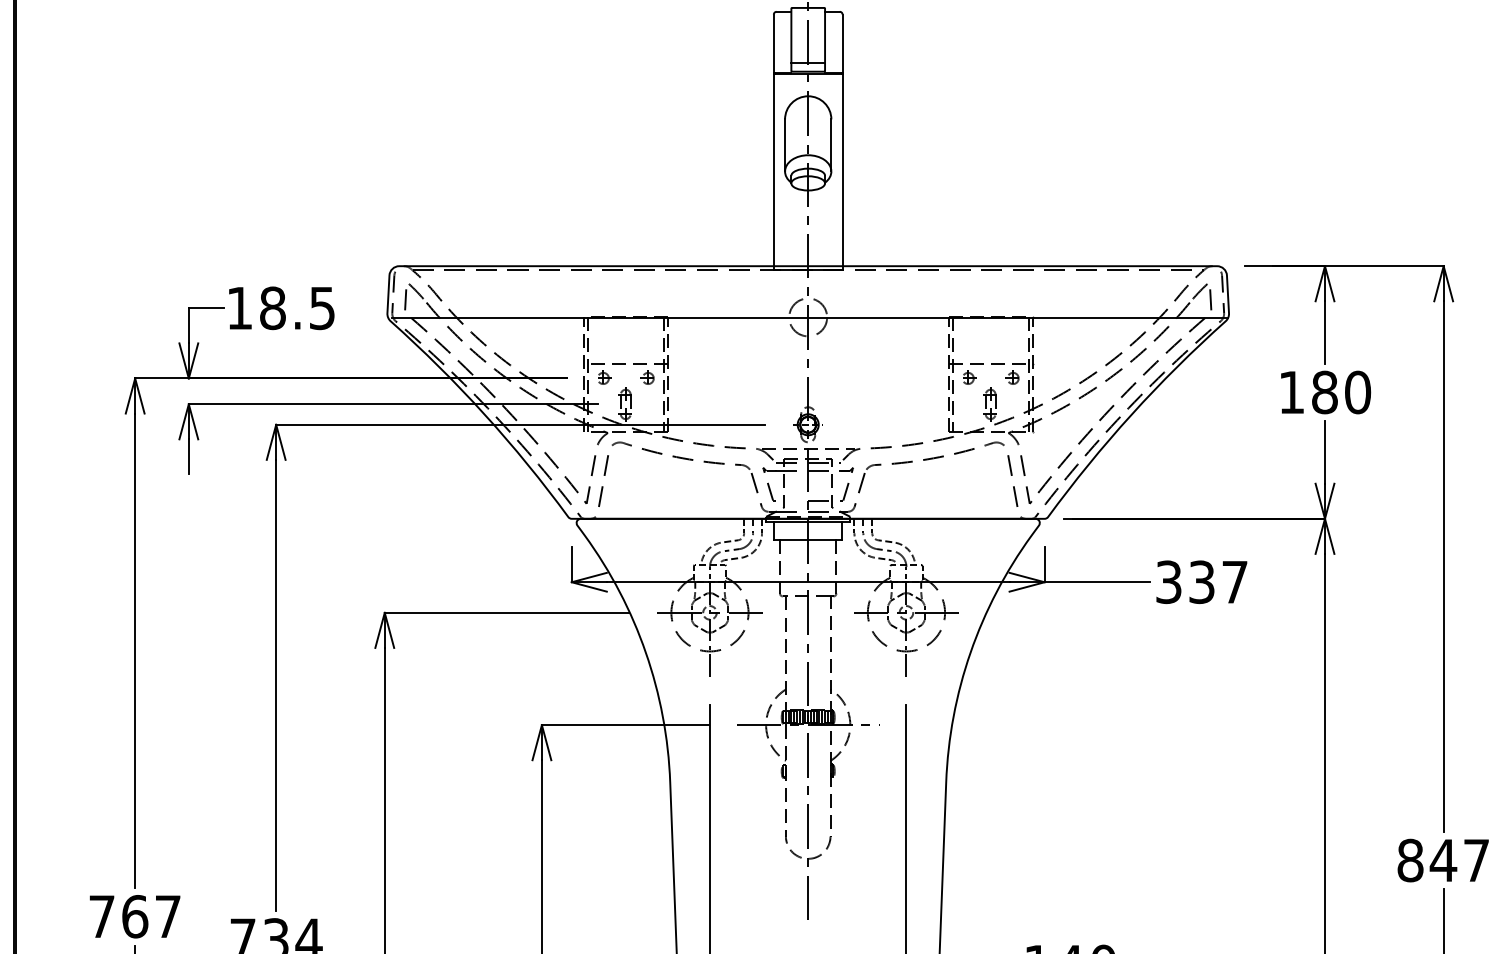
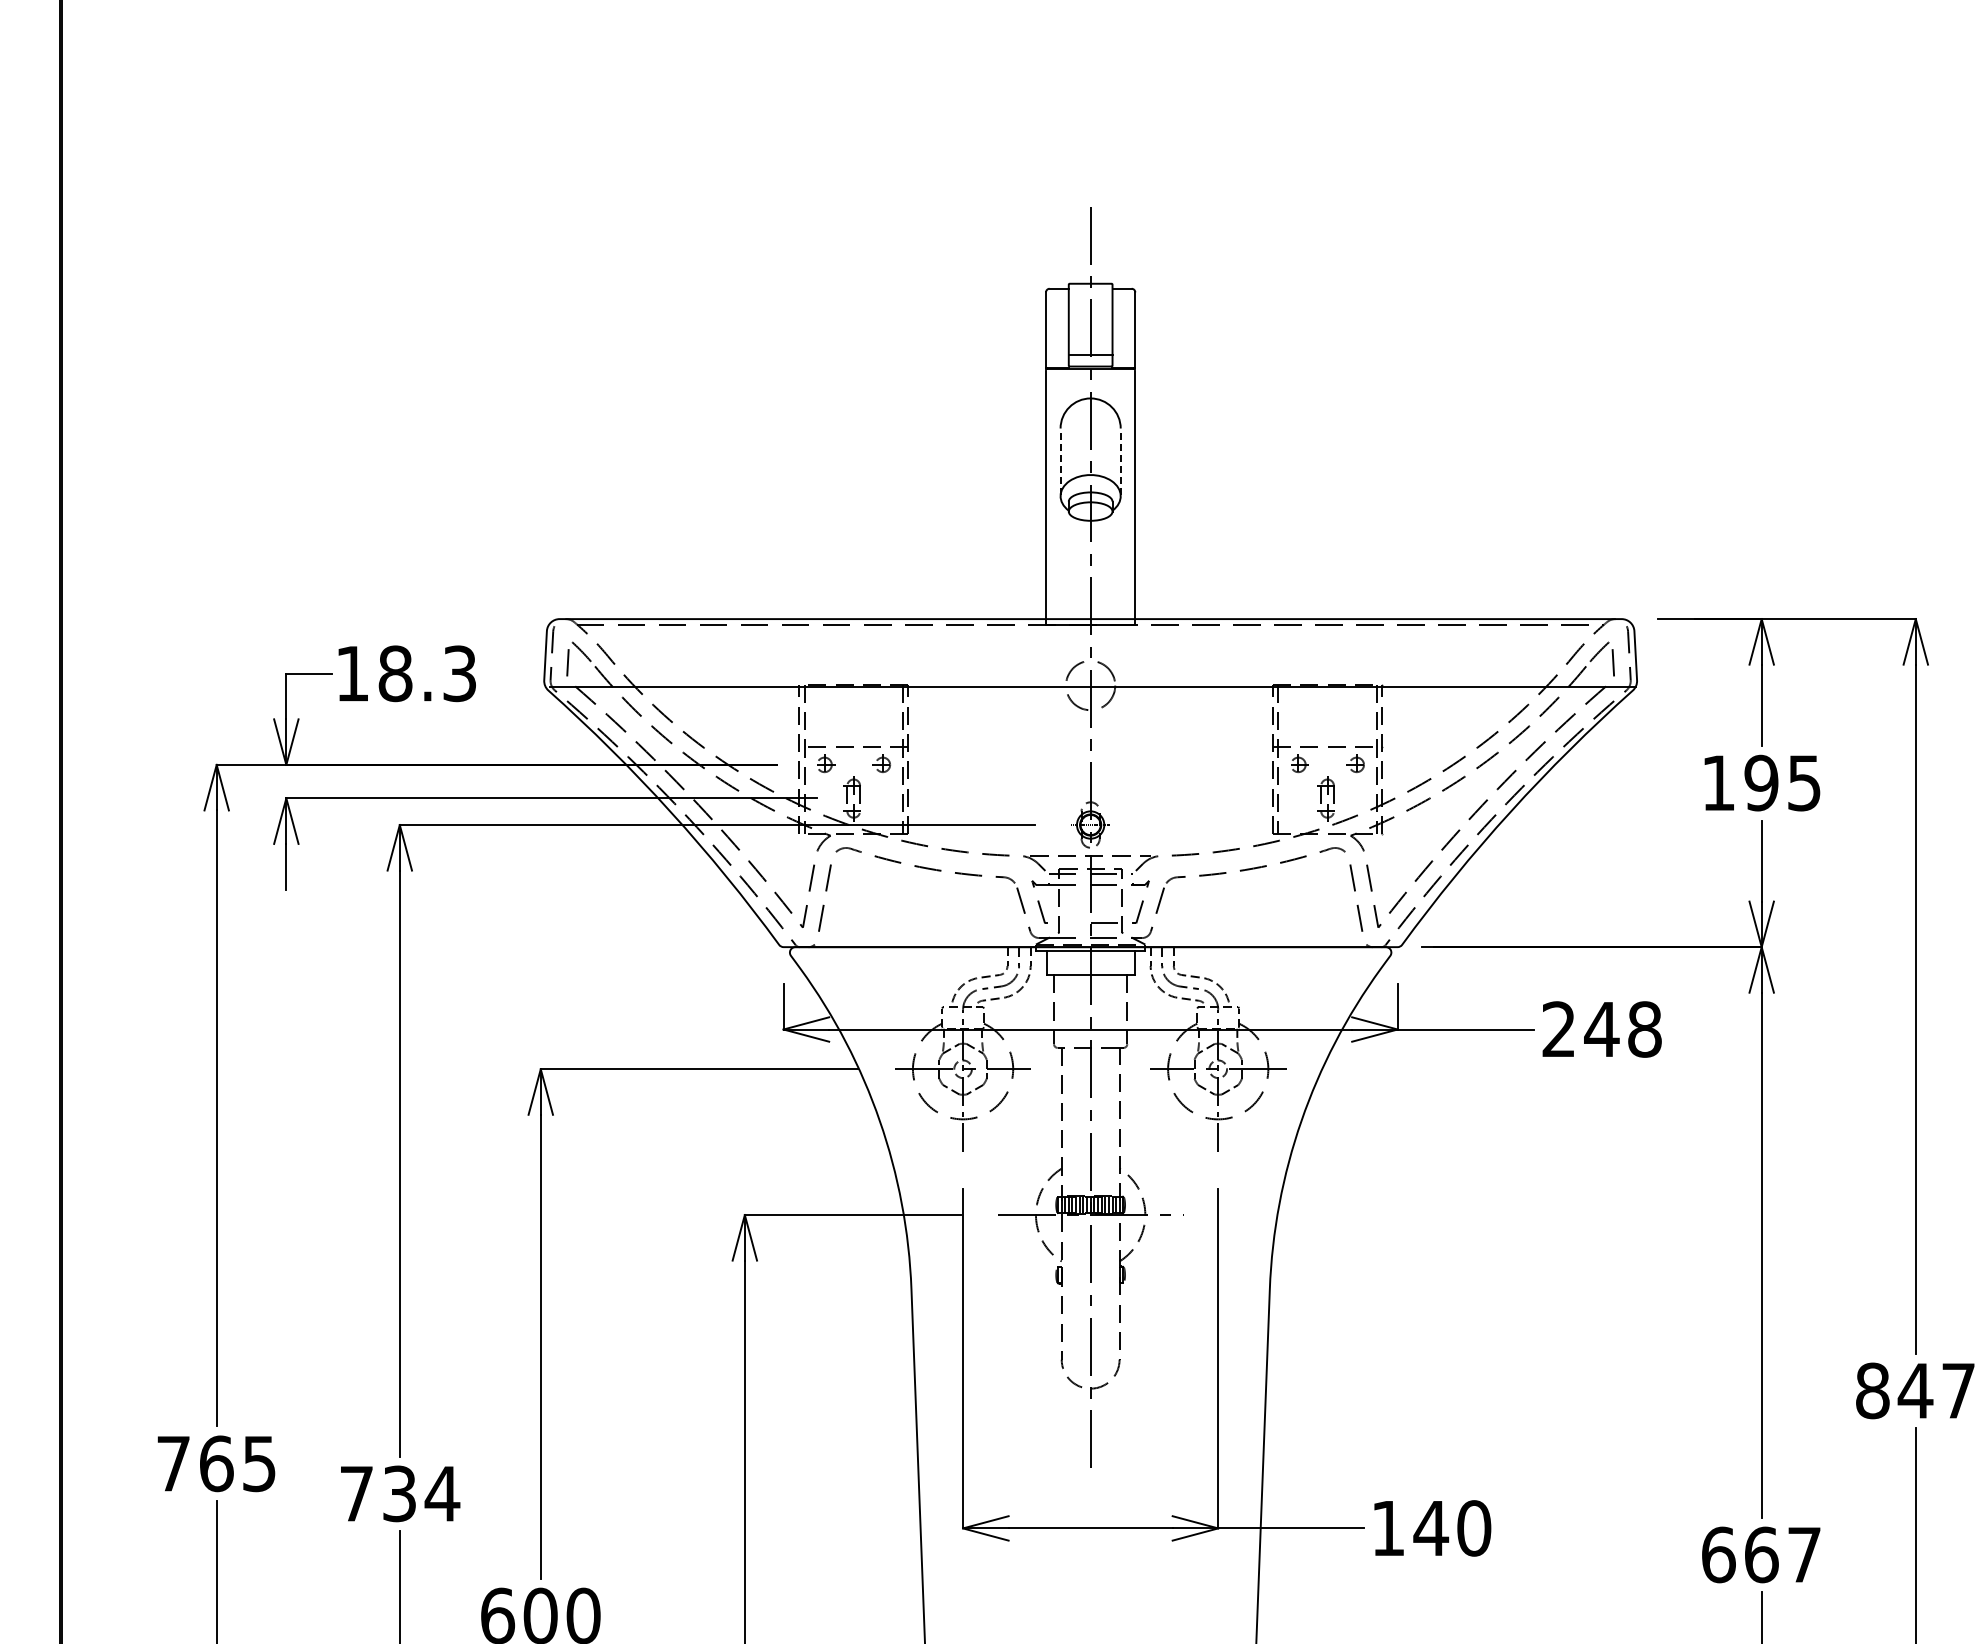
line: (784, 144) -> (1060, 461), solid -> dashed
line: (831, 144) -> (1120, 461), solid -> dashed
text: (322, 308) -> (459, 673), 18.5 -> 18.3
text: (1341, 392) -> (1782, 782), 180 -> 195
text: (1201, 582) -> (1601, 1029), 337 -> 248
text: (168, 917) -> (259, 1464), 767 -> 765

